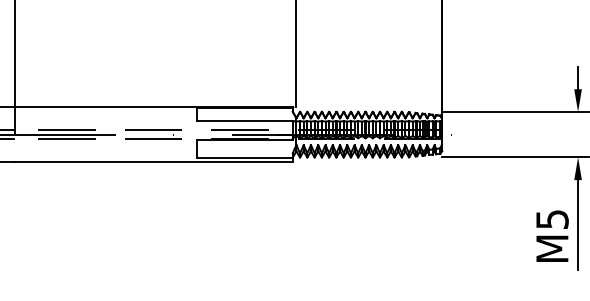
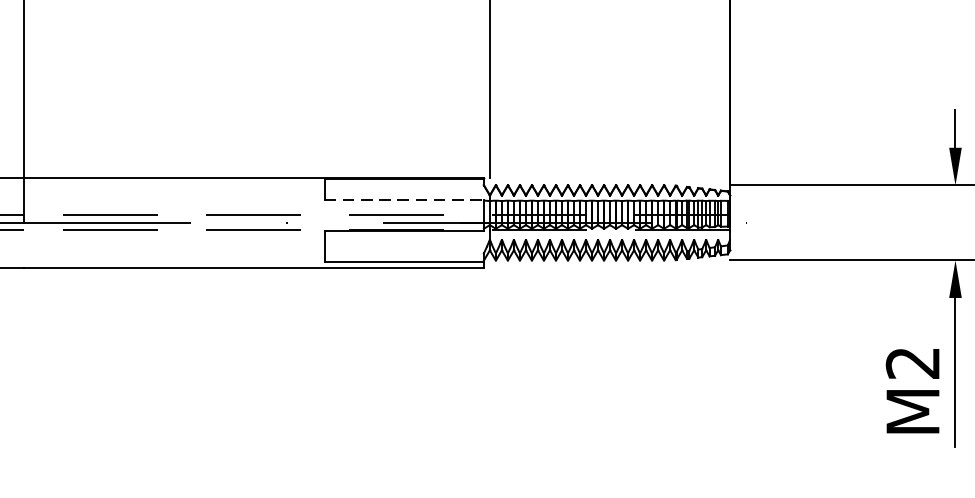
line: (245, 121) -> (405, 201), solid -> dashed
text: (552, 219) -> (913, 363), M5 -> M2

